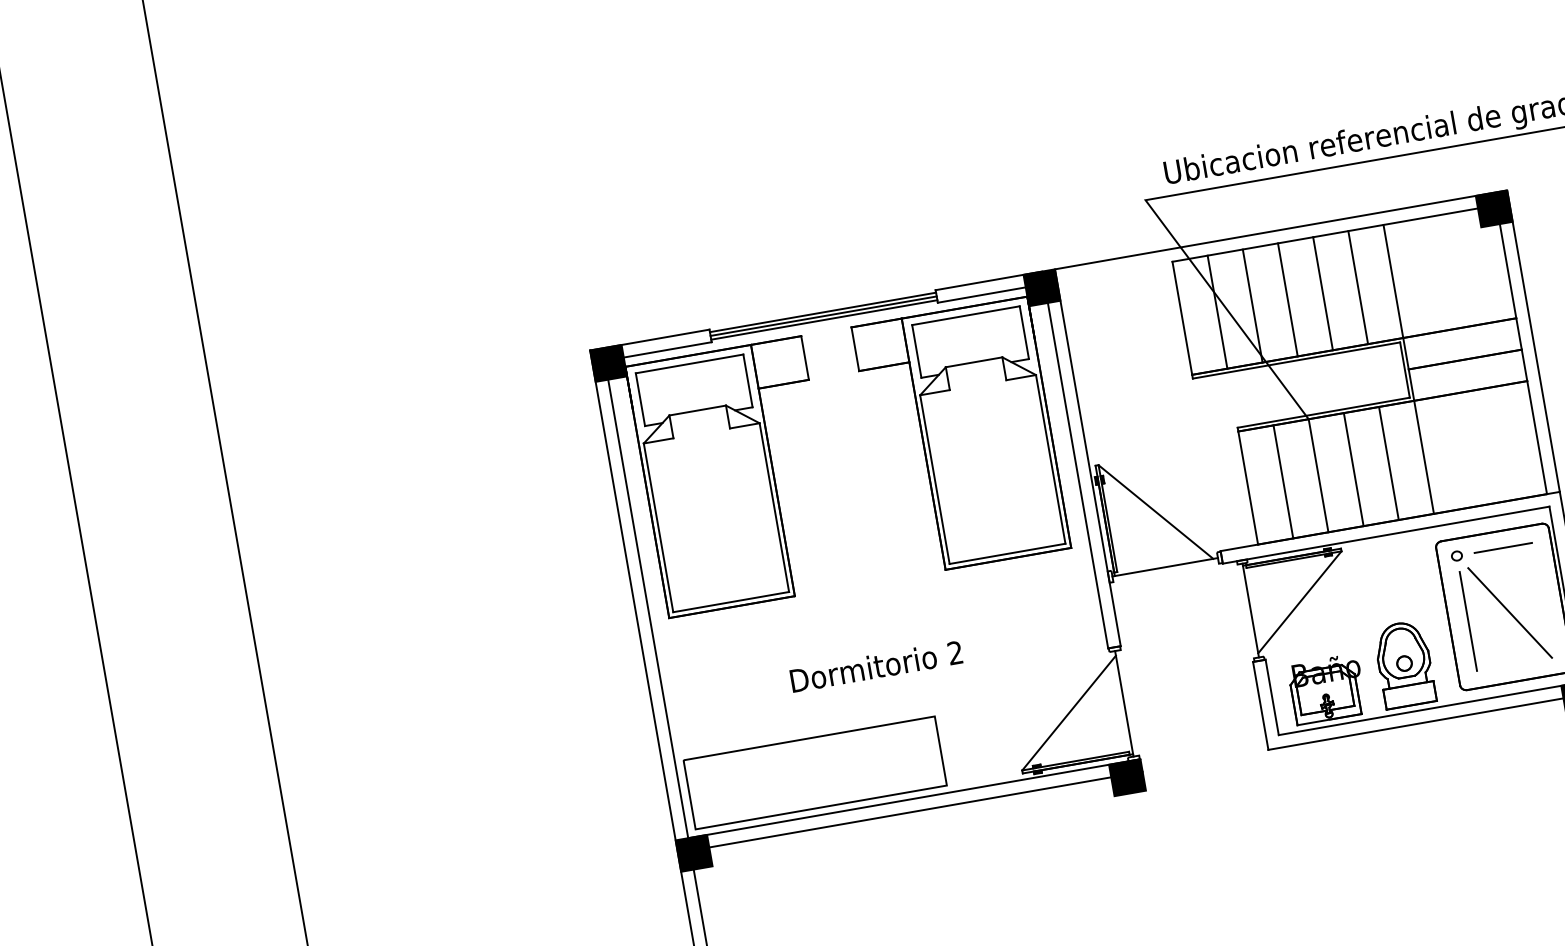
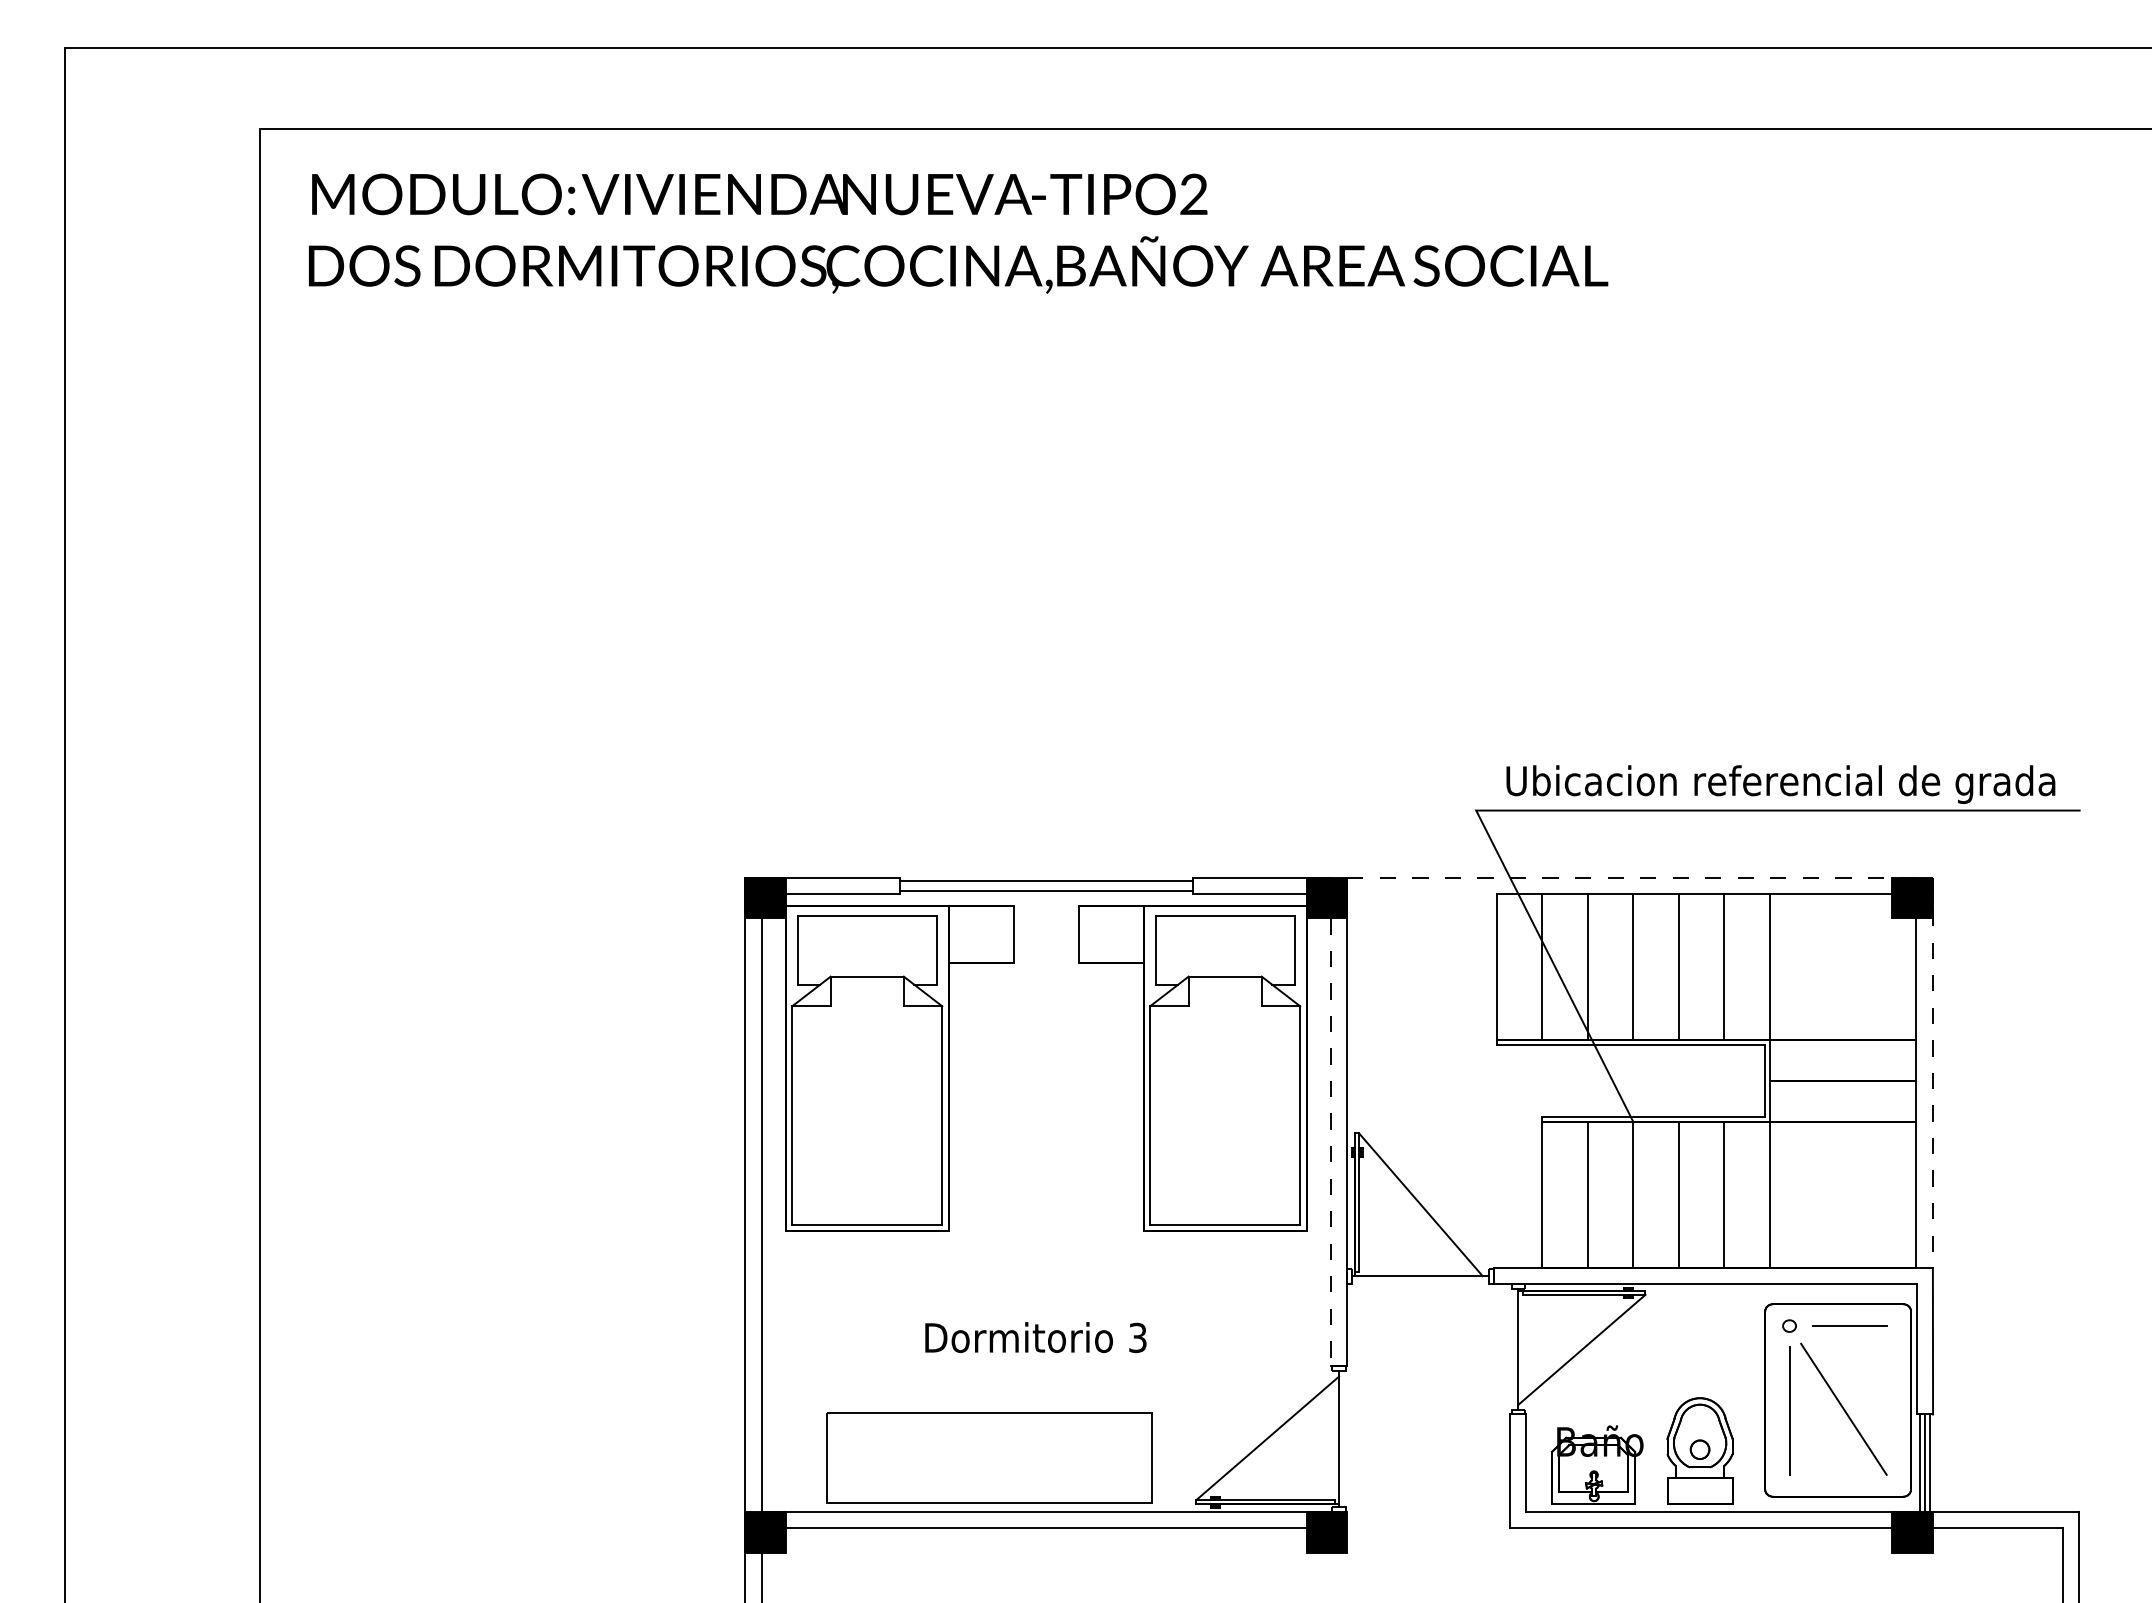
line: (1431, 203) -> (1835, 877), solid -> dashed
line: (823, 316) -> (1045, 885), removed
line: (1077, 475) -> (1330, 1141), solid -> dashed
text: (955, 653) -> (1137, 1338), 2 -> 3
part: (815, 772) -> (989, 1457), moved

